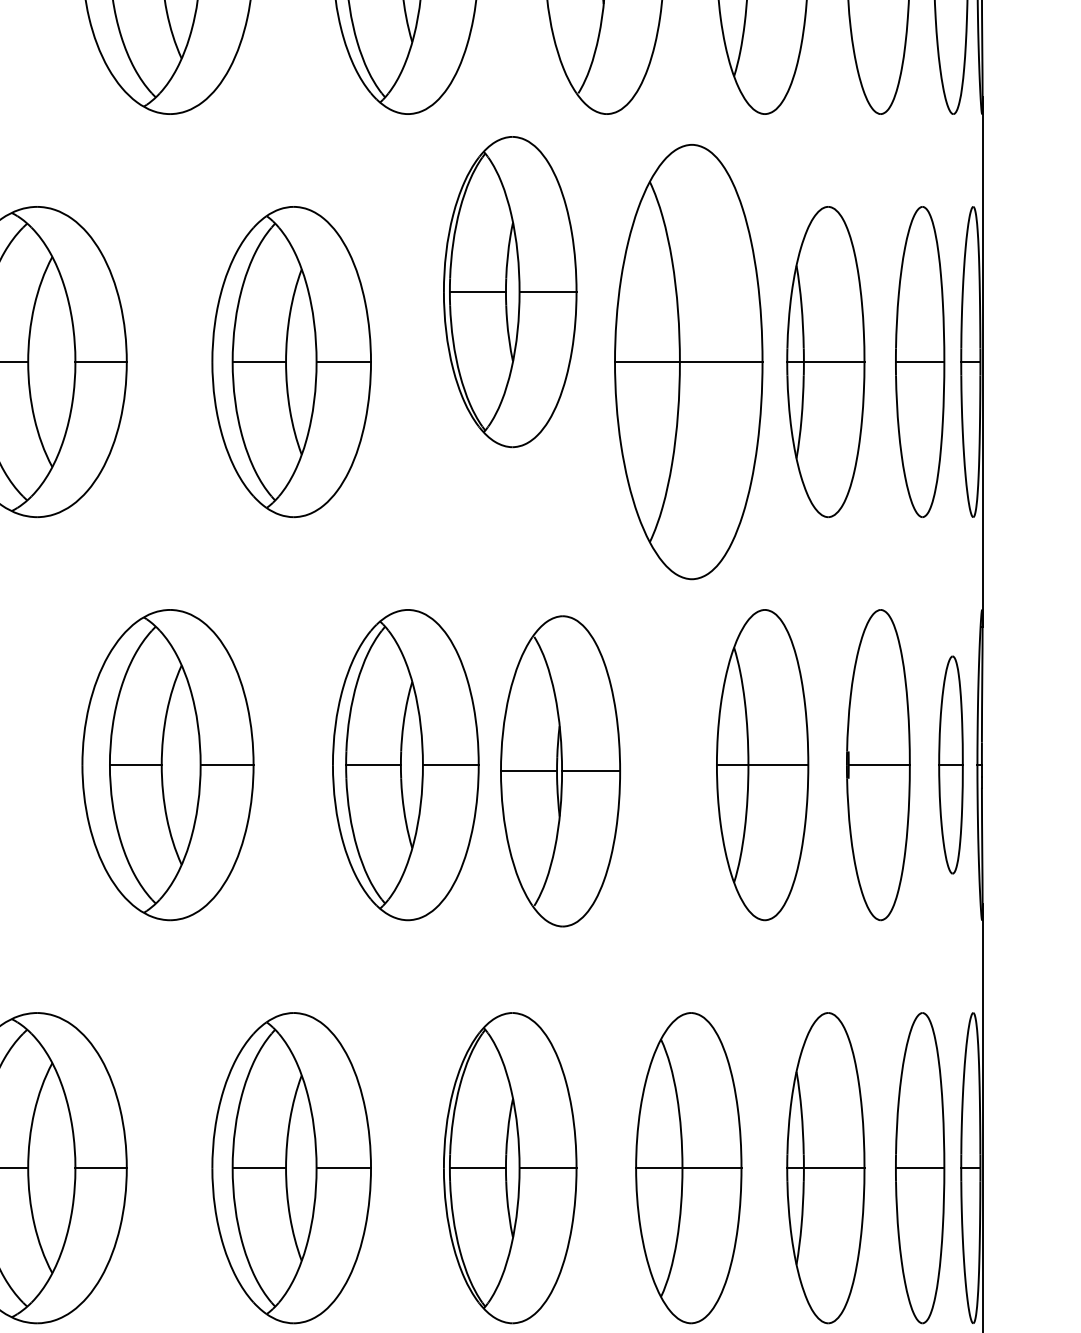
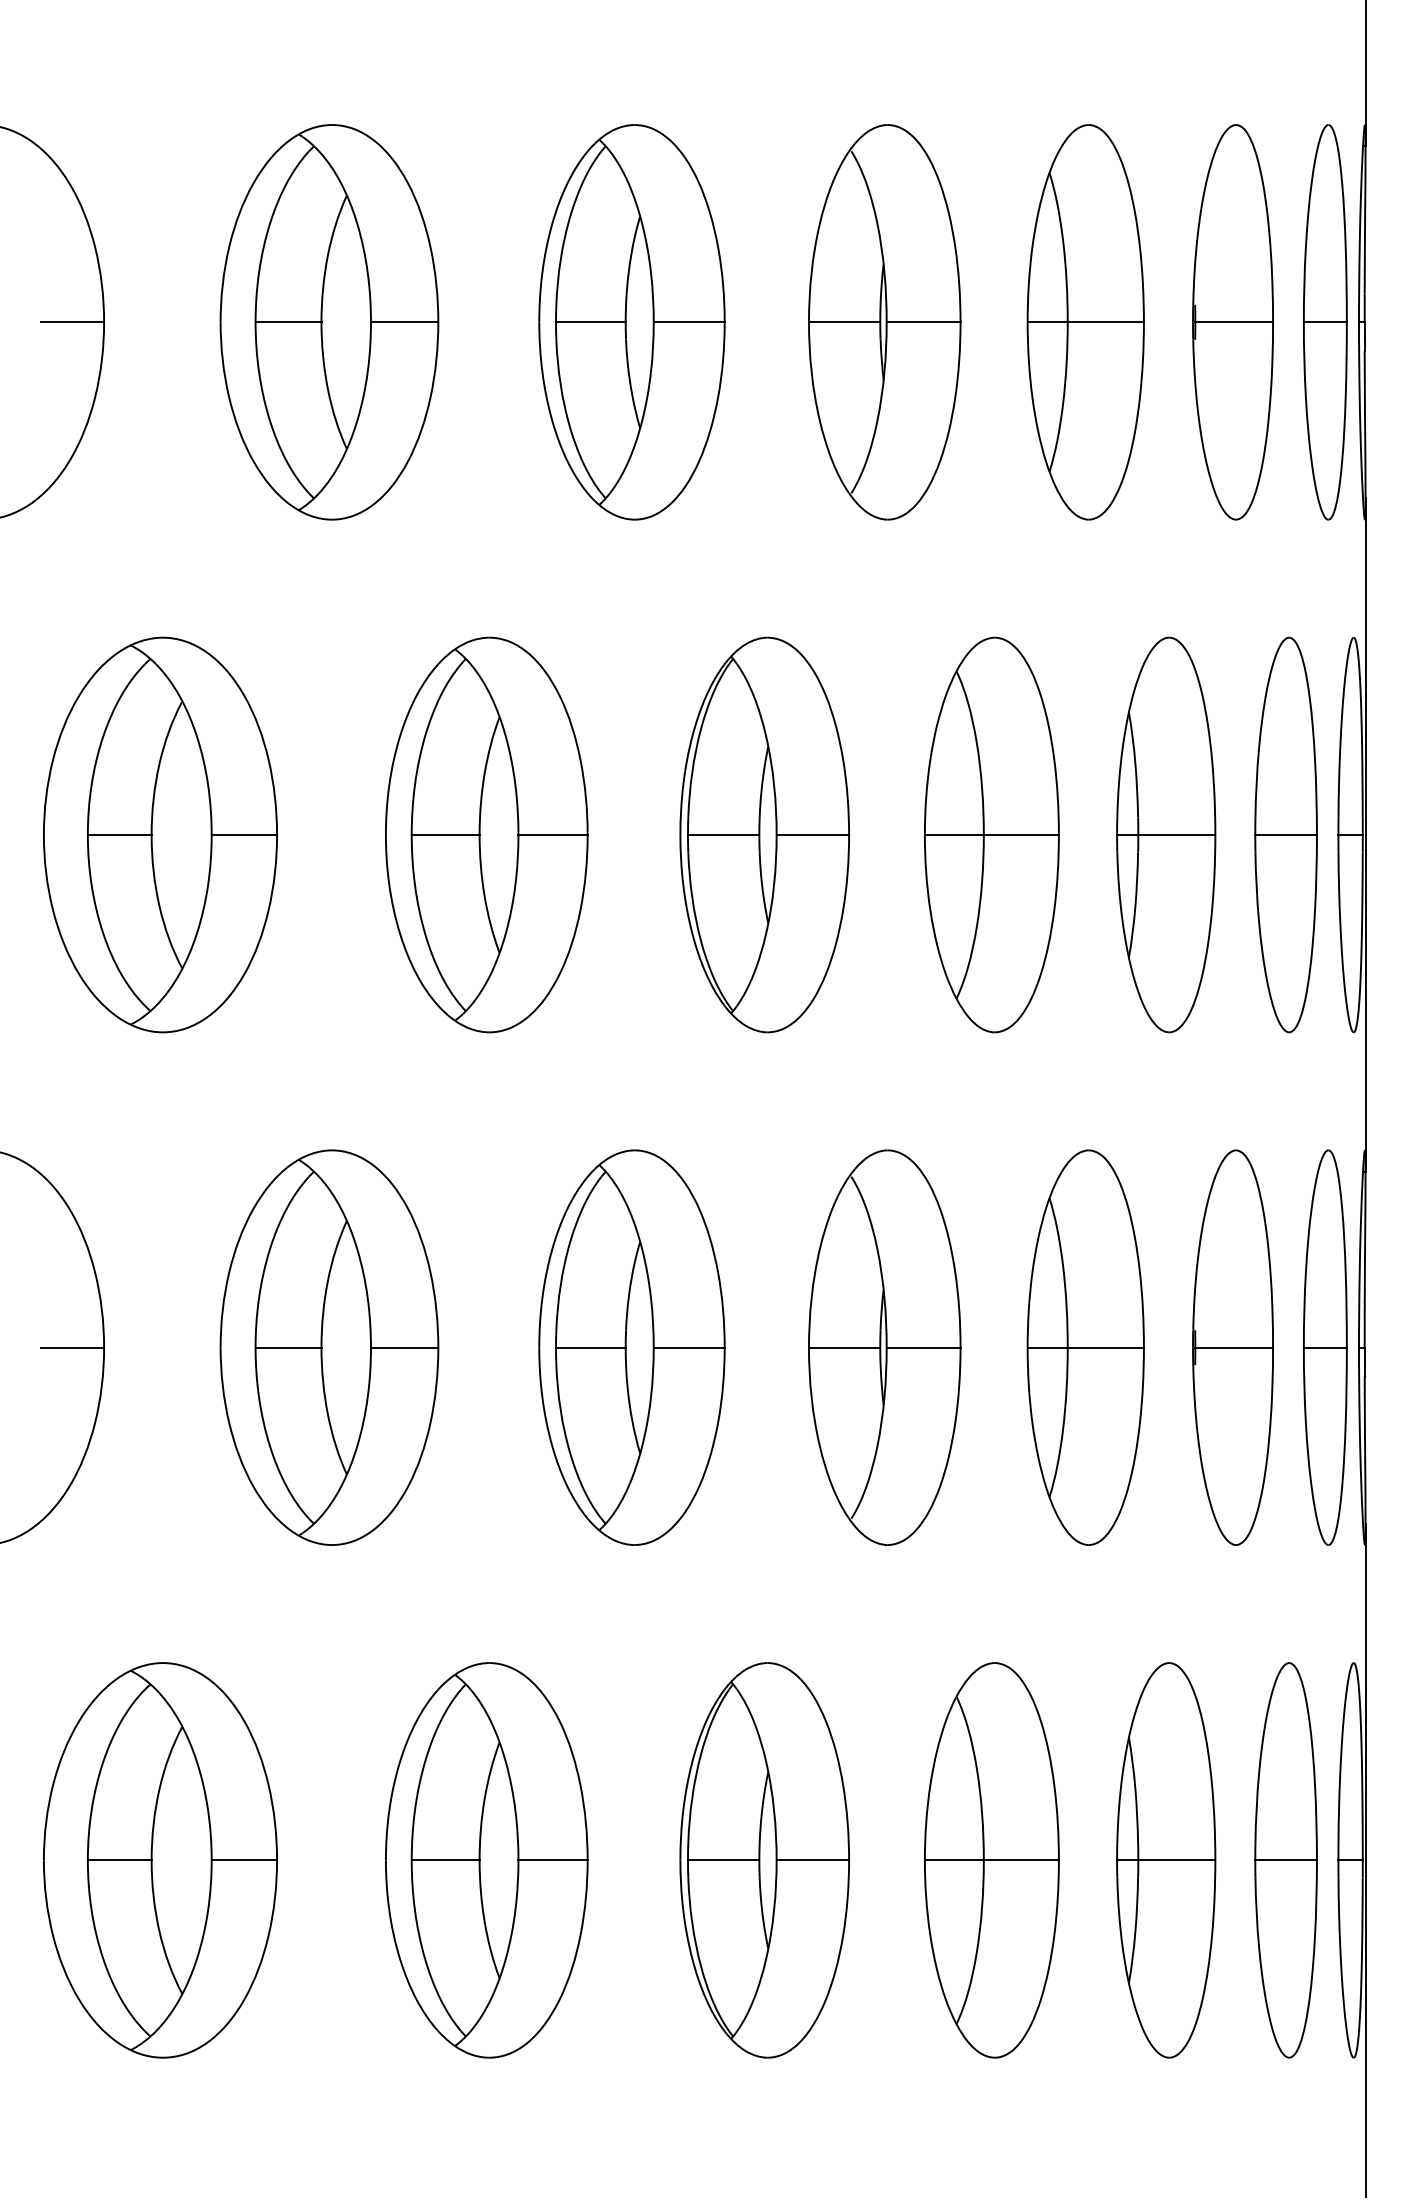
part: (510, 291) -> (764, 834), moved
part: (688, 361) -> (991, 834), size x0.71
part: (951, 764) -> (1325, 1347), size x1.43
part: (560, 771) -> (884, 1347), moved

